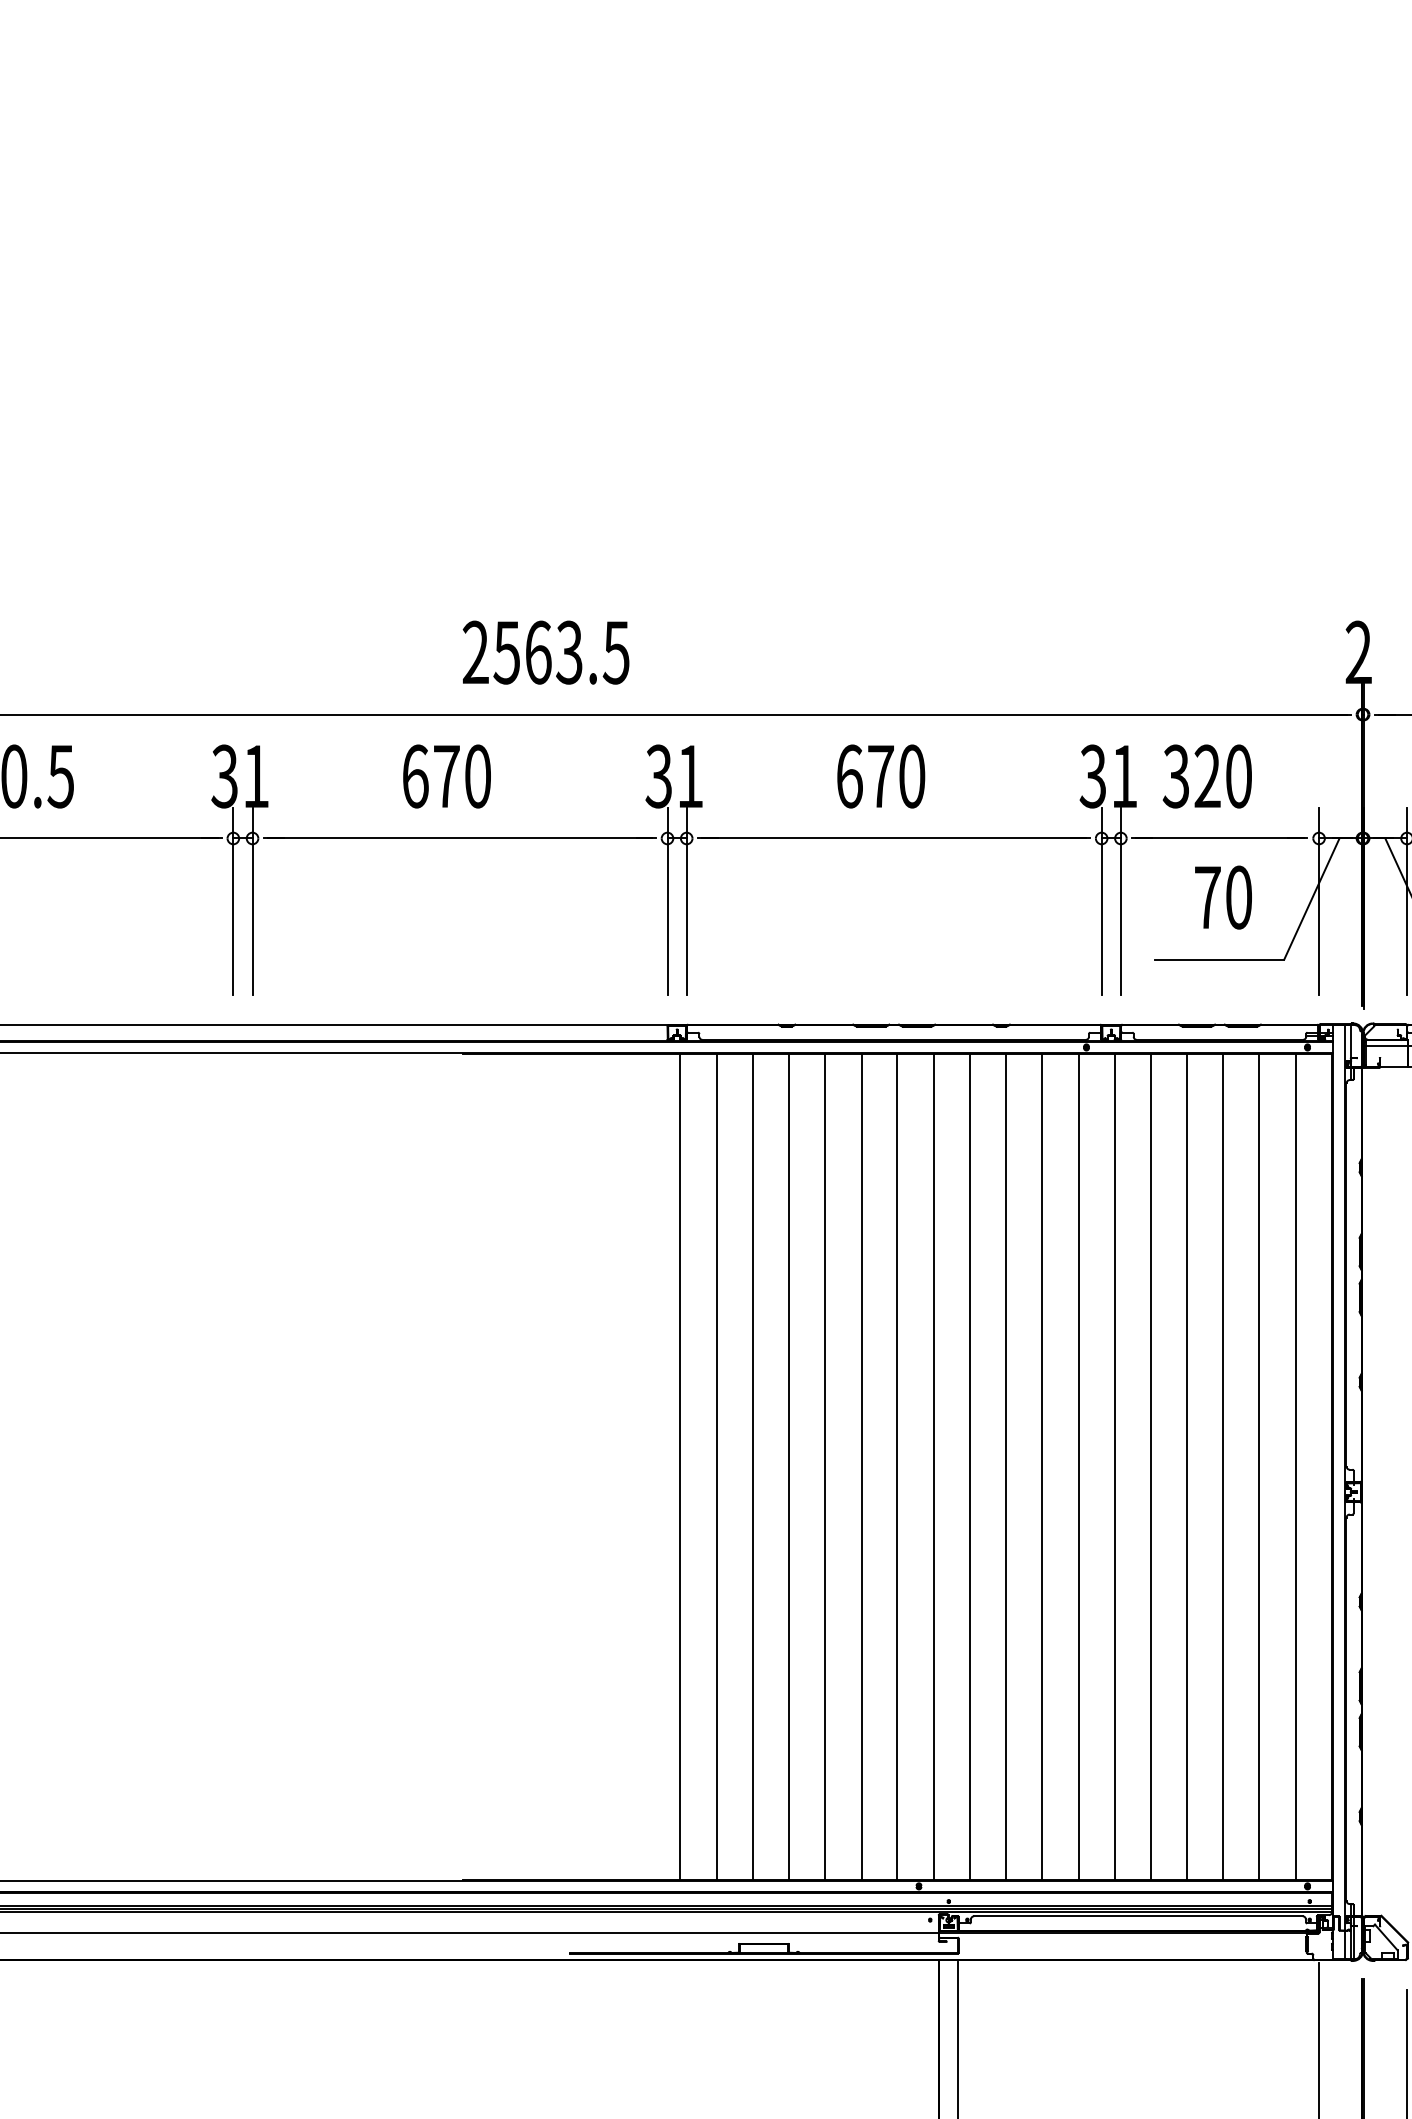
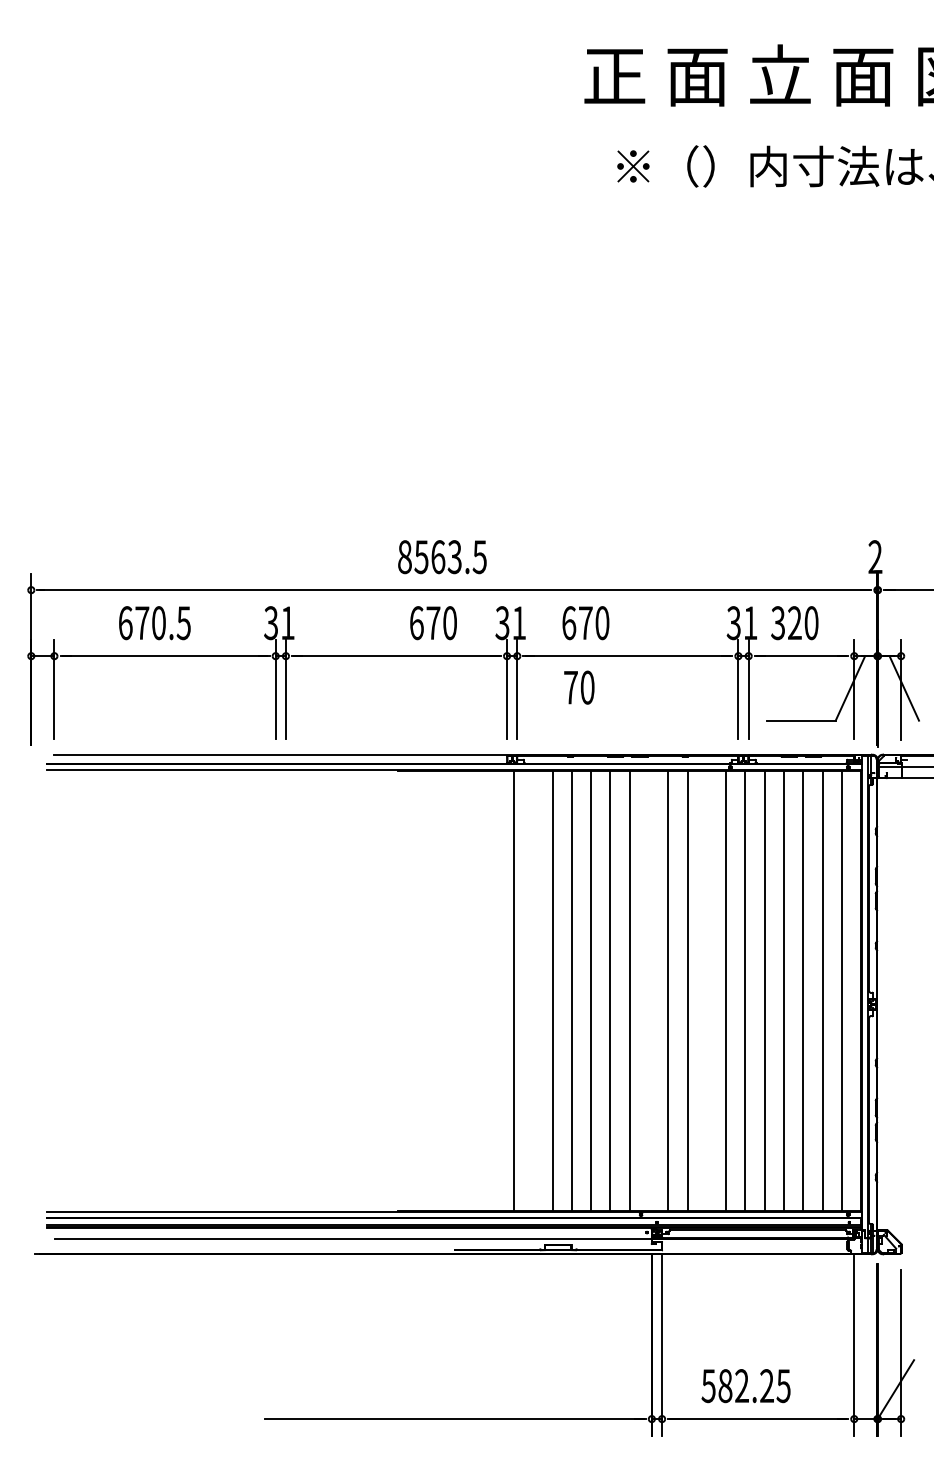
text: (475, 653) -> (404, 557), 2563.5 -> 8563.5
text: (446, 777) -> (433, 623), moved
text: (880, 777) -> (585, 623), moved
text: (1223, 897) -> (579, 687), moved
line: (717, 1465) -> (533, 990), removed
line: (932, 1465) -> (648, 990), removed
line: (1041, 1465) -> (706, 990), removed

